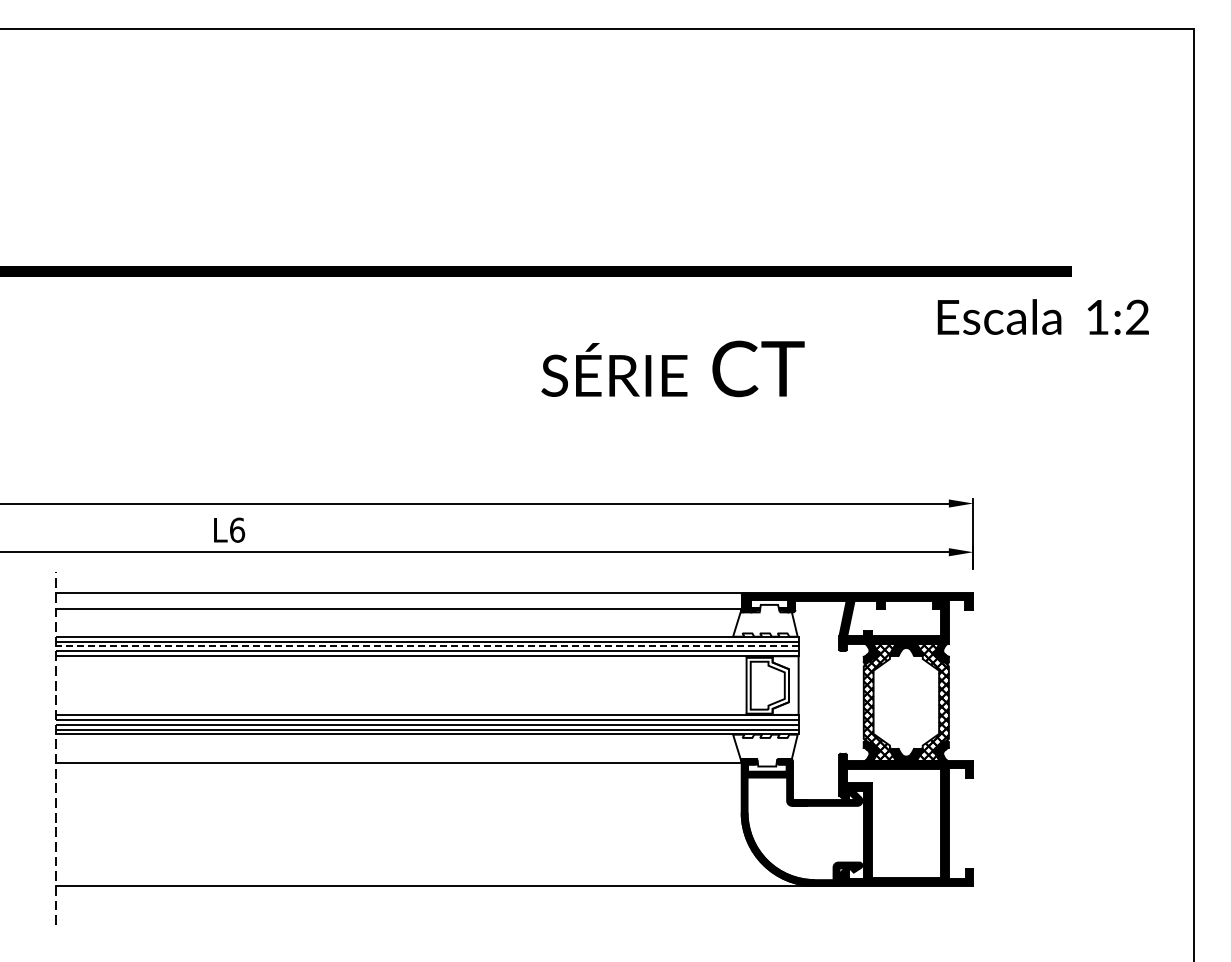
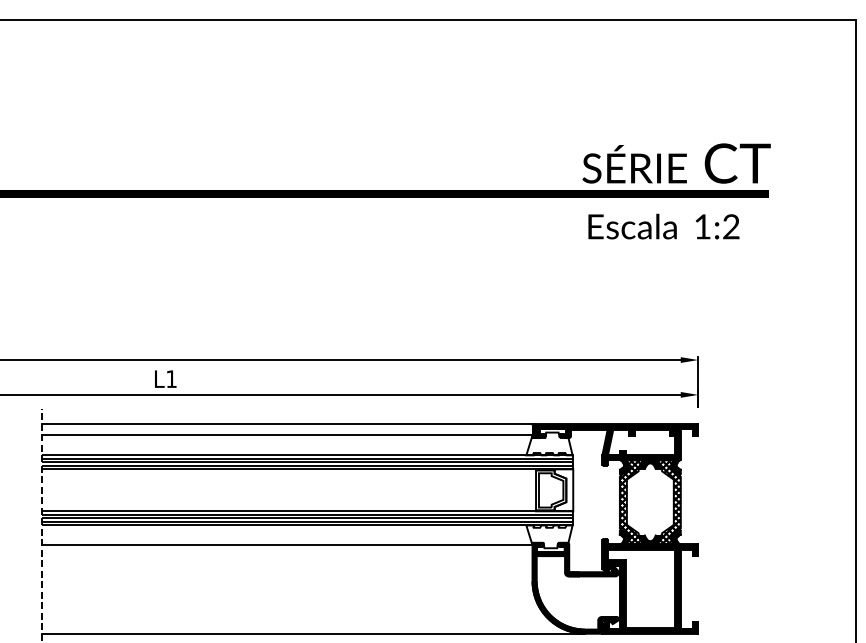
text: (1042, 316) -> (663, 226), moved
text: (672, 368) -> (676, 163), moved
text: (237, 529) -> (171, 378), L6 -> L1
line: (427, 646) -> (307, 462), dashed -> solid

